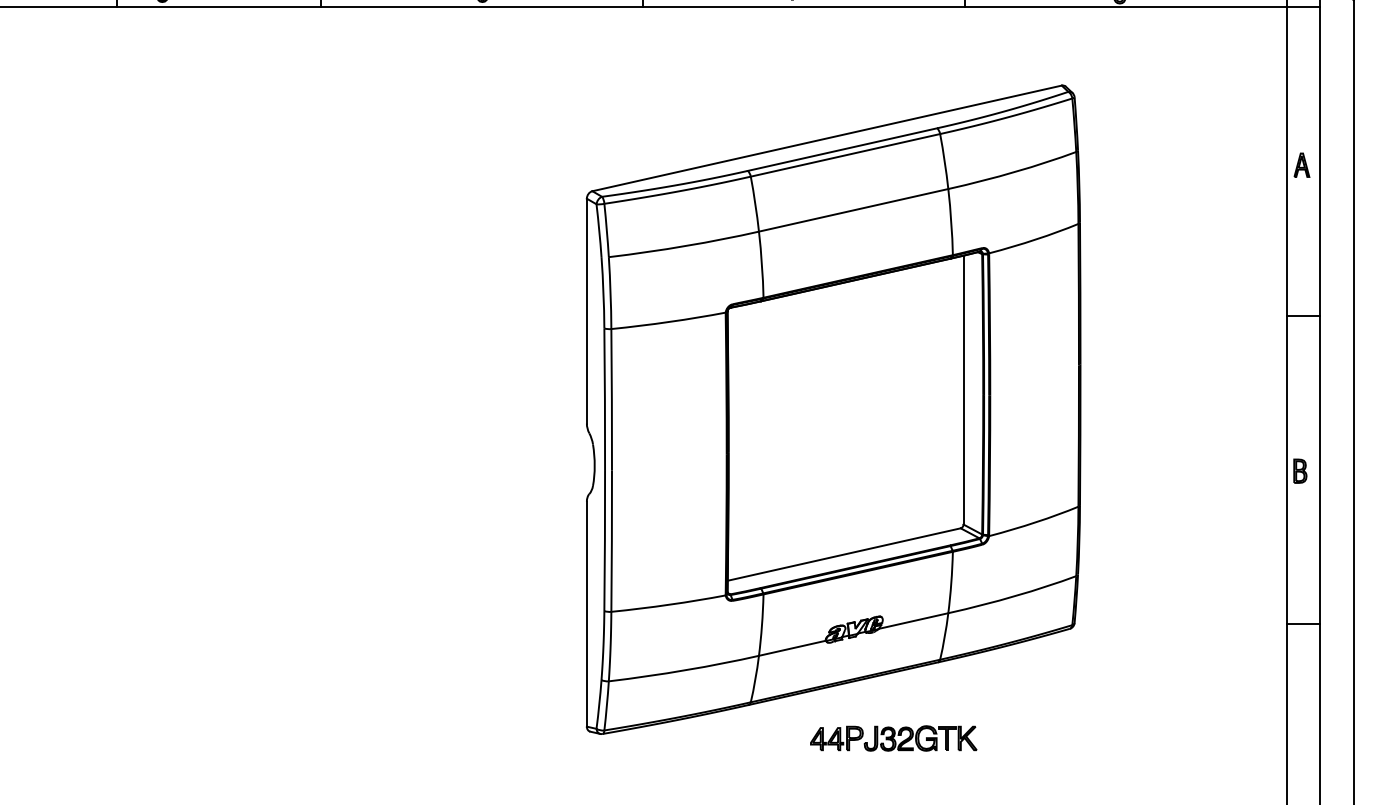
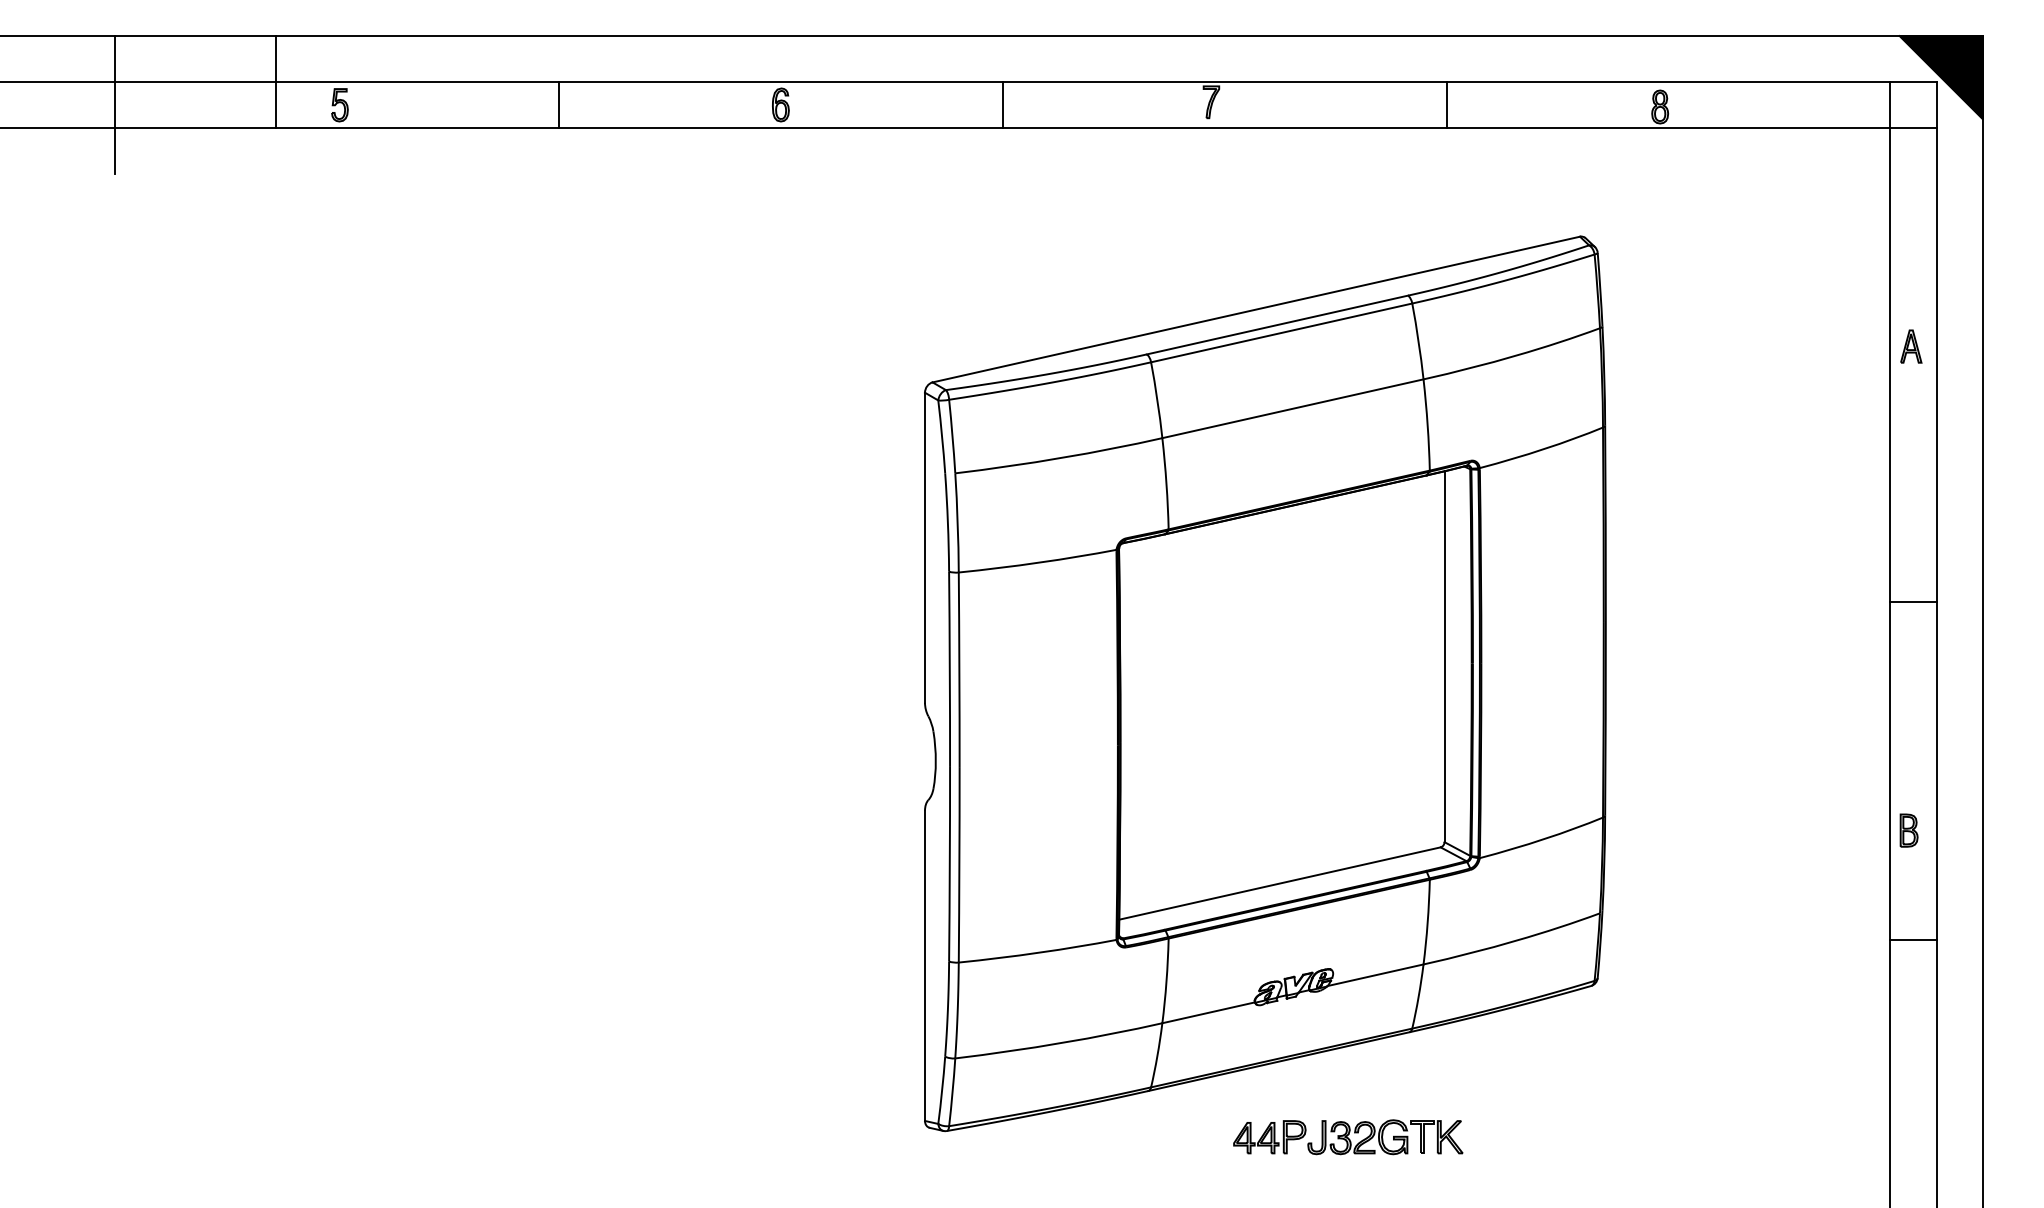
line: (1303, 316) -> (1913, 602), moved
part: (1299, 471) -> (1908, 830), moved
line: (1303, 624) -> (1913, 940), moved

